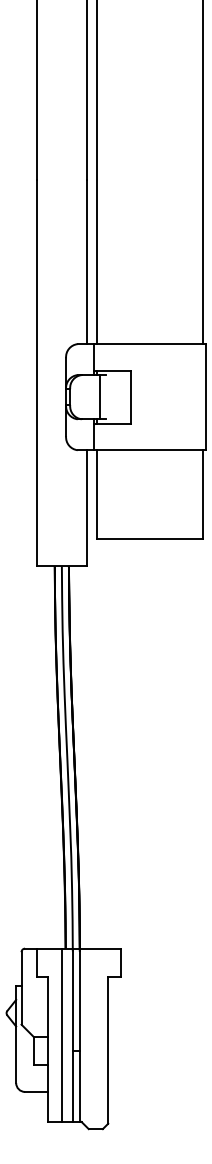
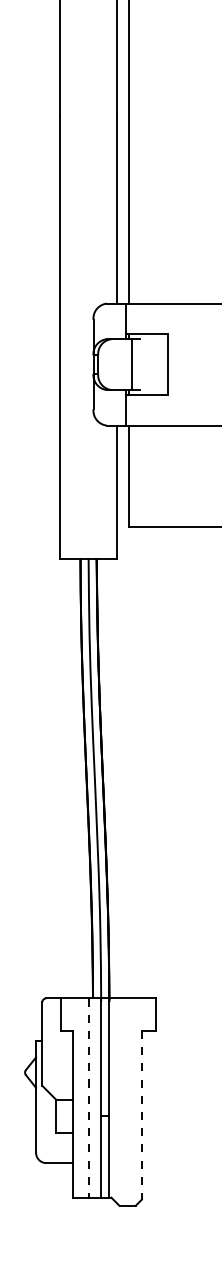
line: (62, 1035) -> (89, 1098), solid -> dashed
line: (108, 1050) -> (142, 1115), solid -> dashed

